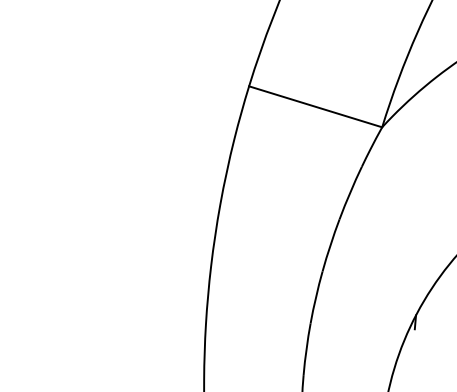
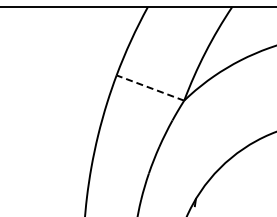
line: (313, 105) -> (149, 87), solid -> dashed

